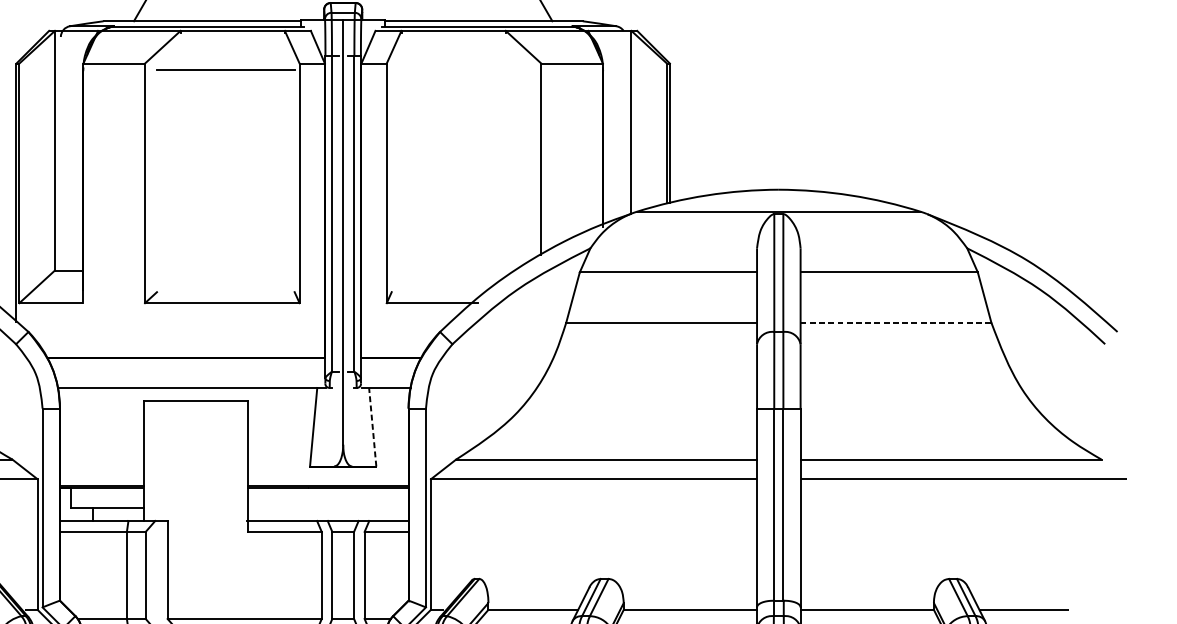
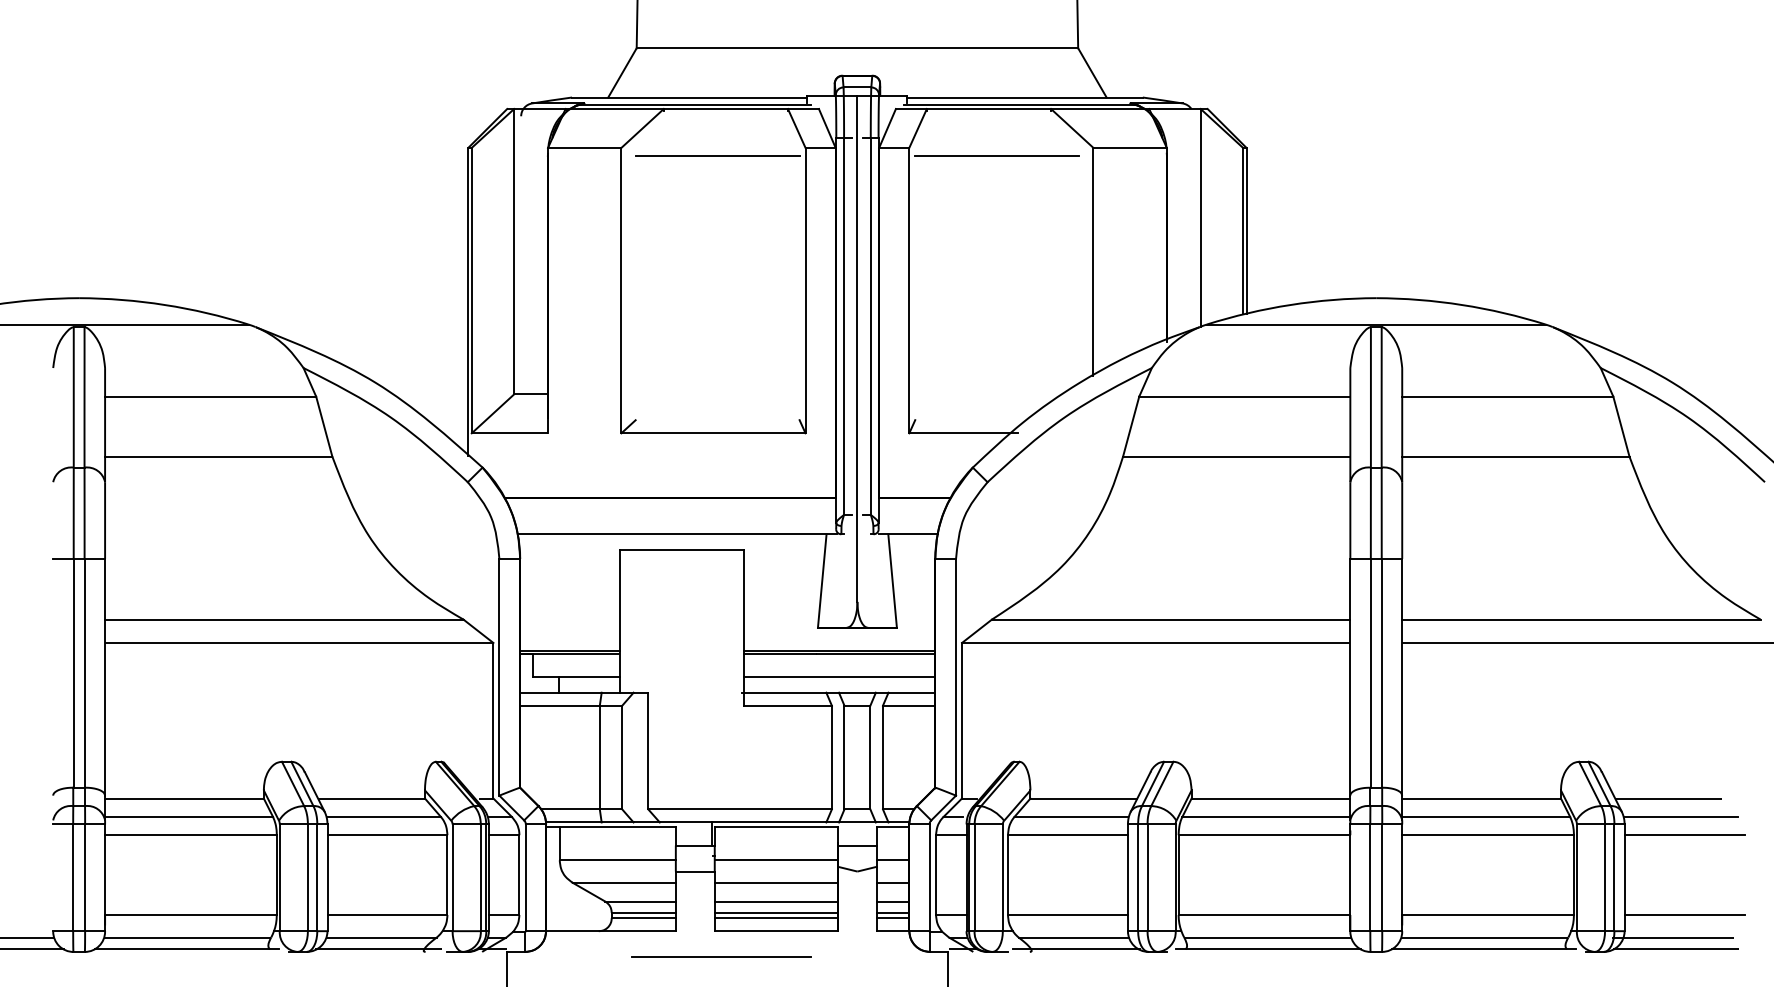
line: (460, 69) -> (997, 155), added
line: (895, 322) -> (1515, 456), dashed -> solid
line: (372, 427) -> (892, 581), dashed -> solid
line: (328, 507) -> (839, 676), added

